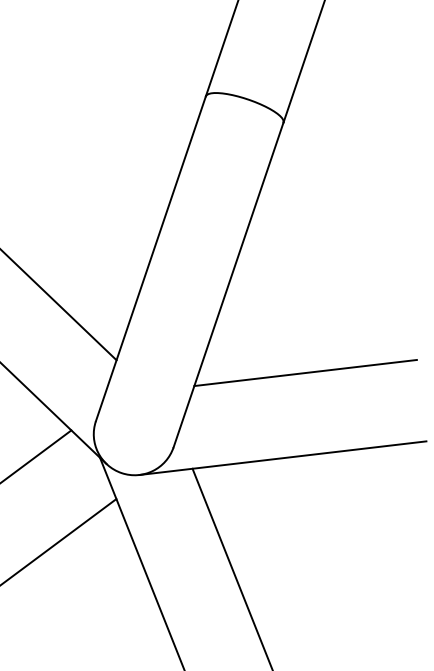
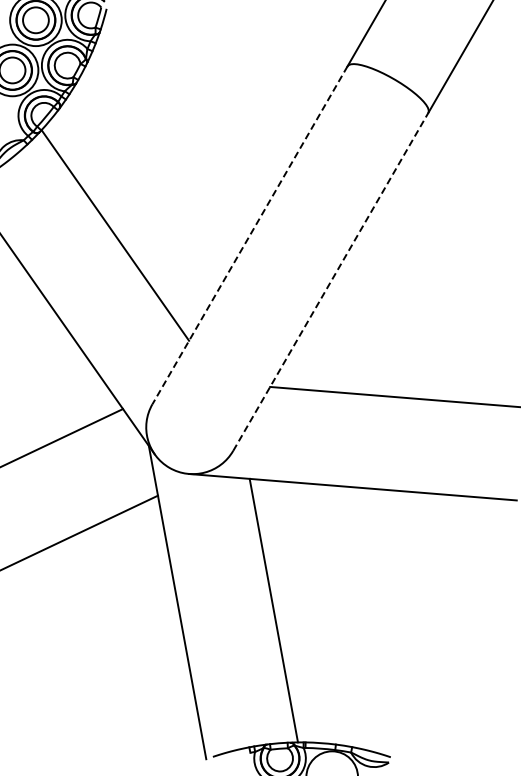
line: (150, 259) -> (249, 235), solid -> dashed
line: (229, 284) -> (331, 281), solid -> dashed

